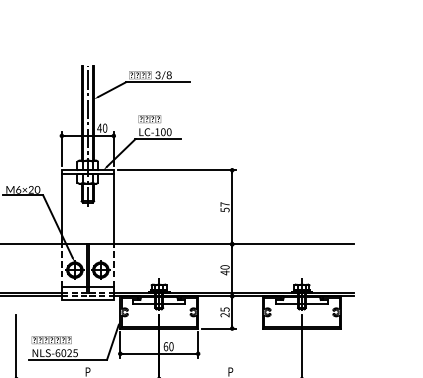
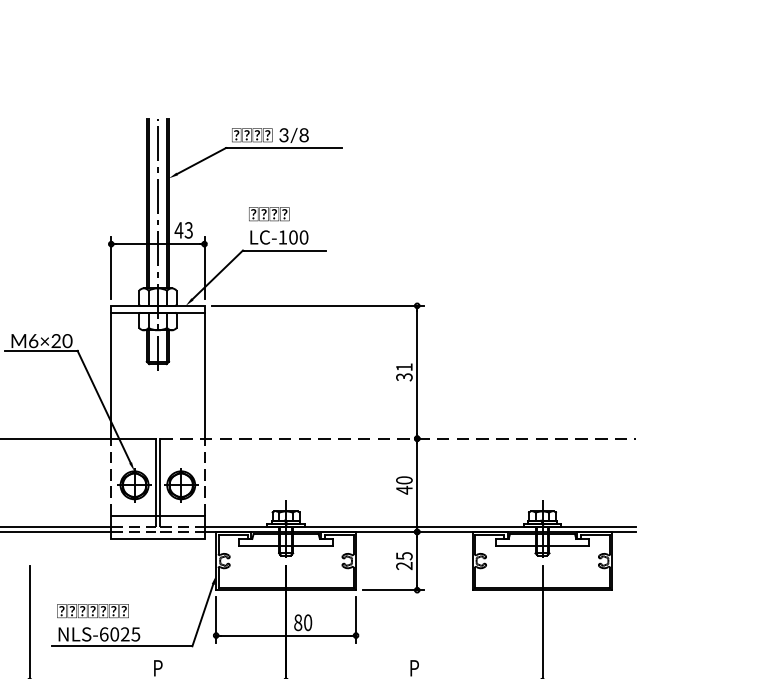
text: (104, 127) -> (187, 229), 40 -> 43
text: (224, 206) -> (403, 370), 57 -> 31
line: (222, 244) -> (399, 439), solid -> dashed
text: (165, 346) -> (297, 622), 60 -> 80

